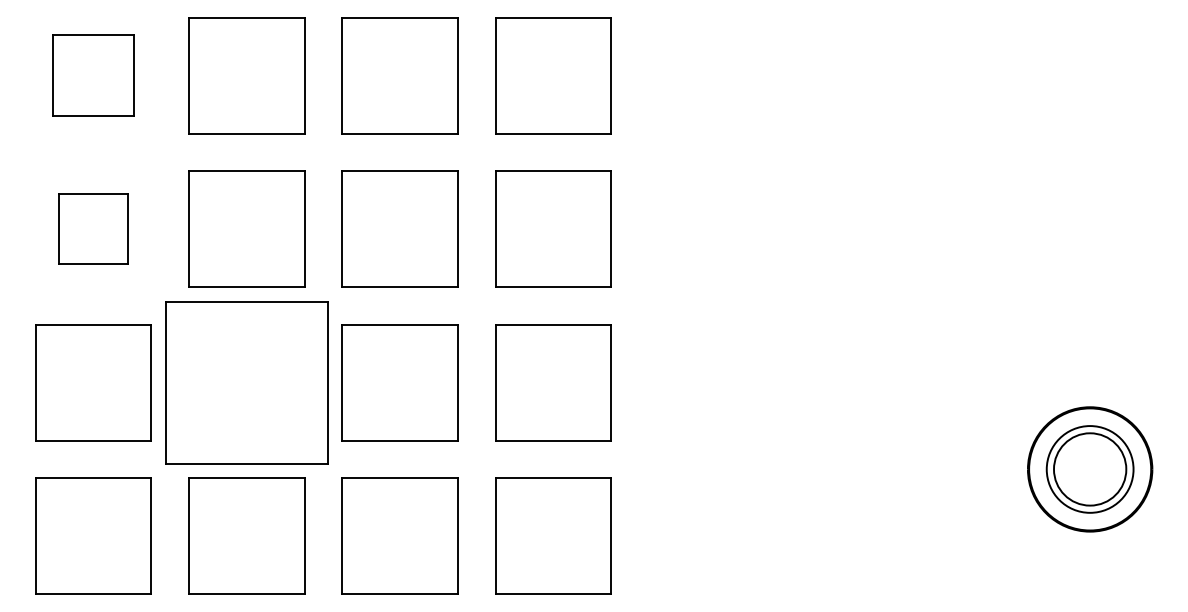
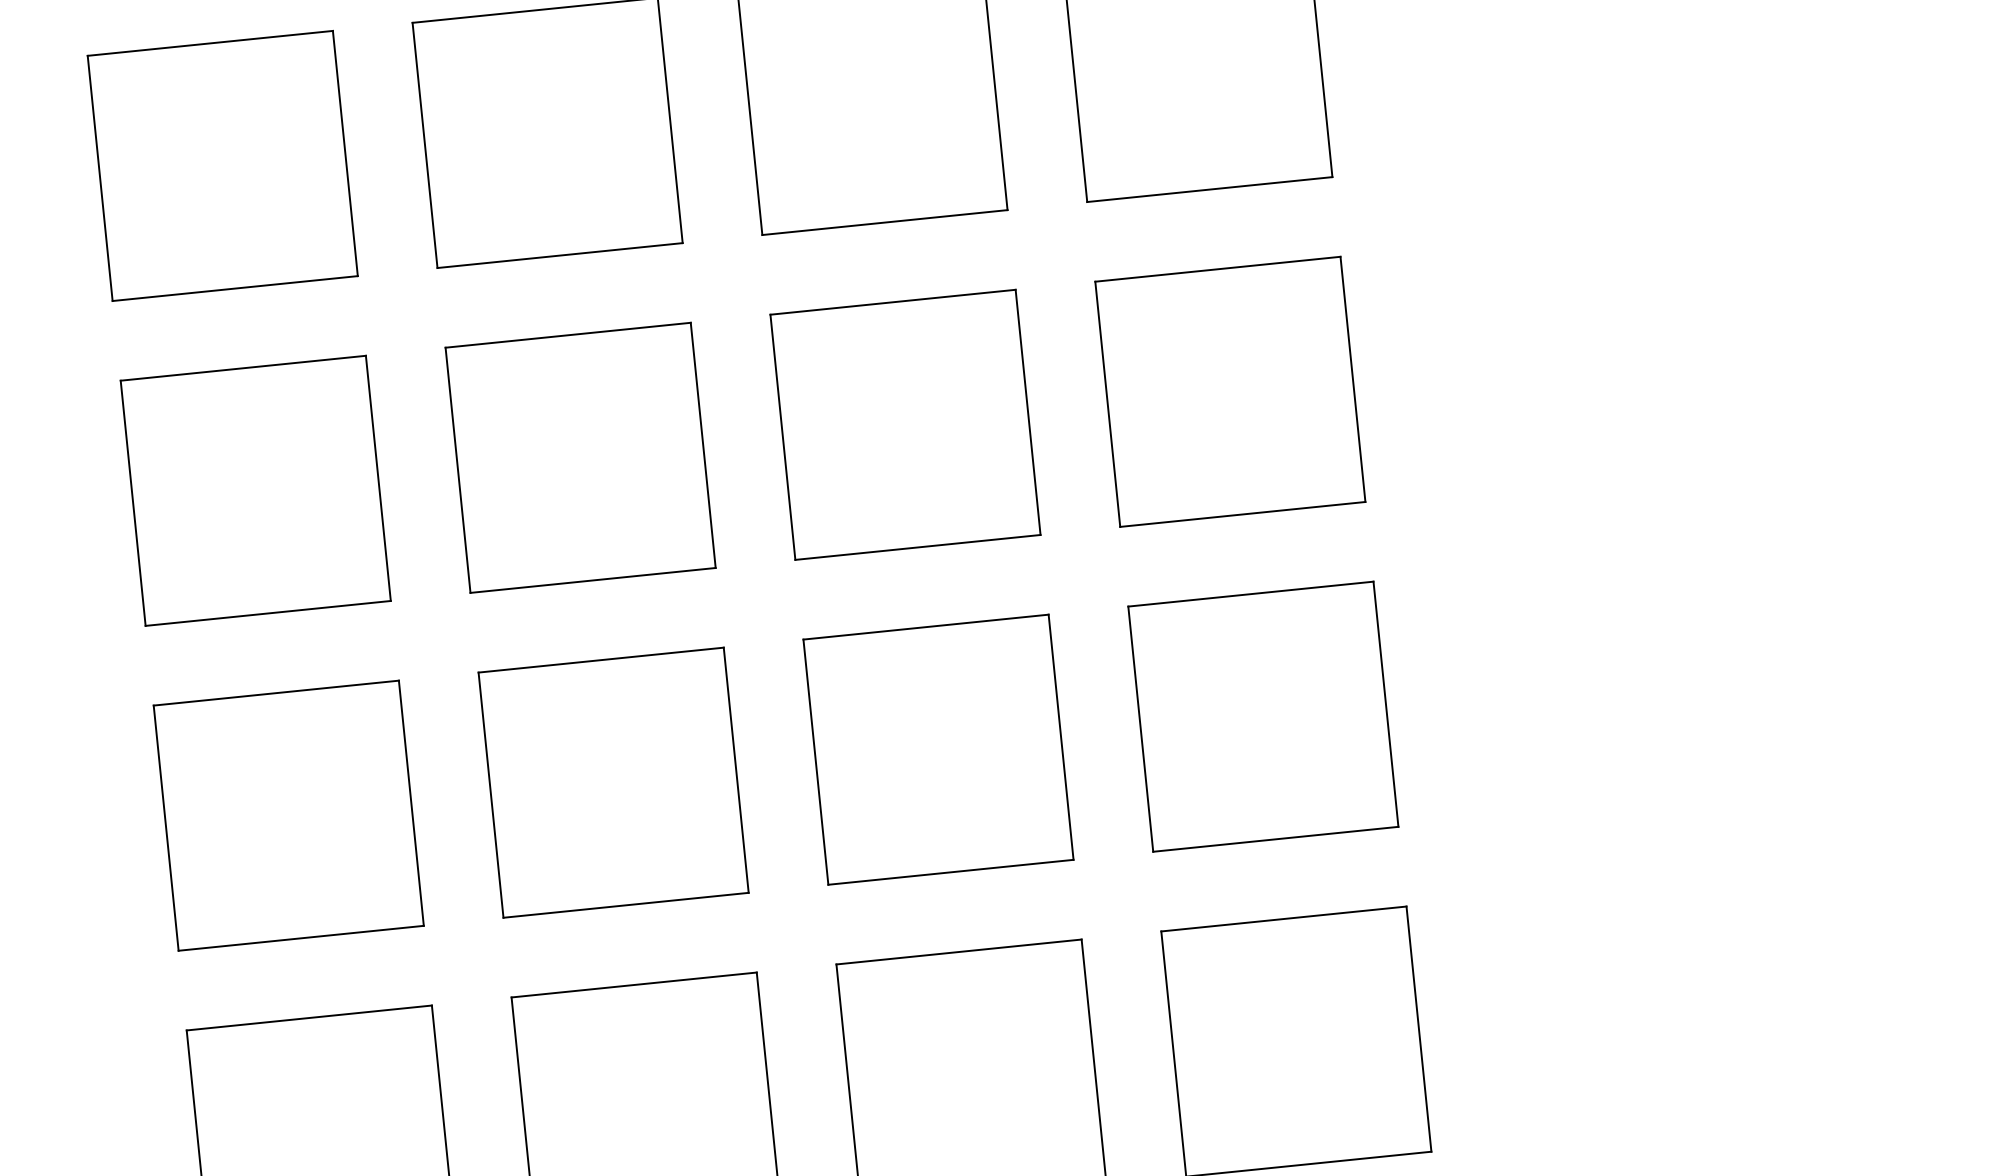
part: (93, 75) -> (222, 164), size x1.43
part: (93, 228) -> (255, 489), size x1.67
part: (246, 382) -> (612, 782), size x0.71

